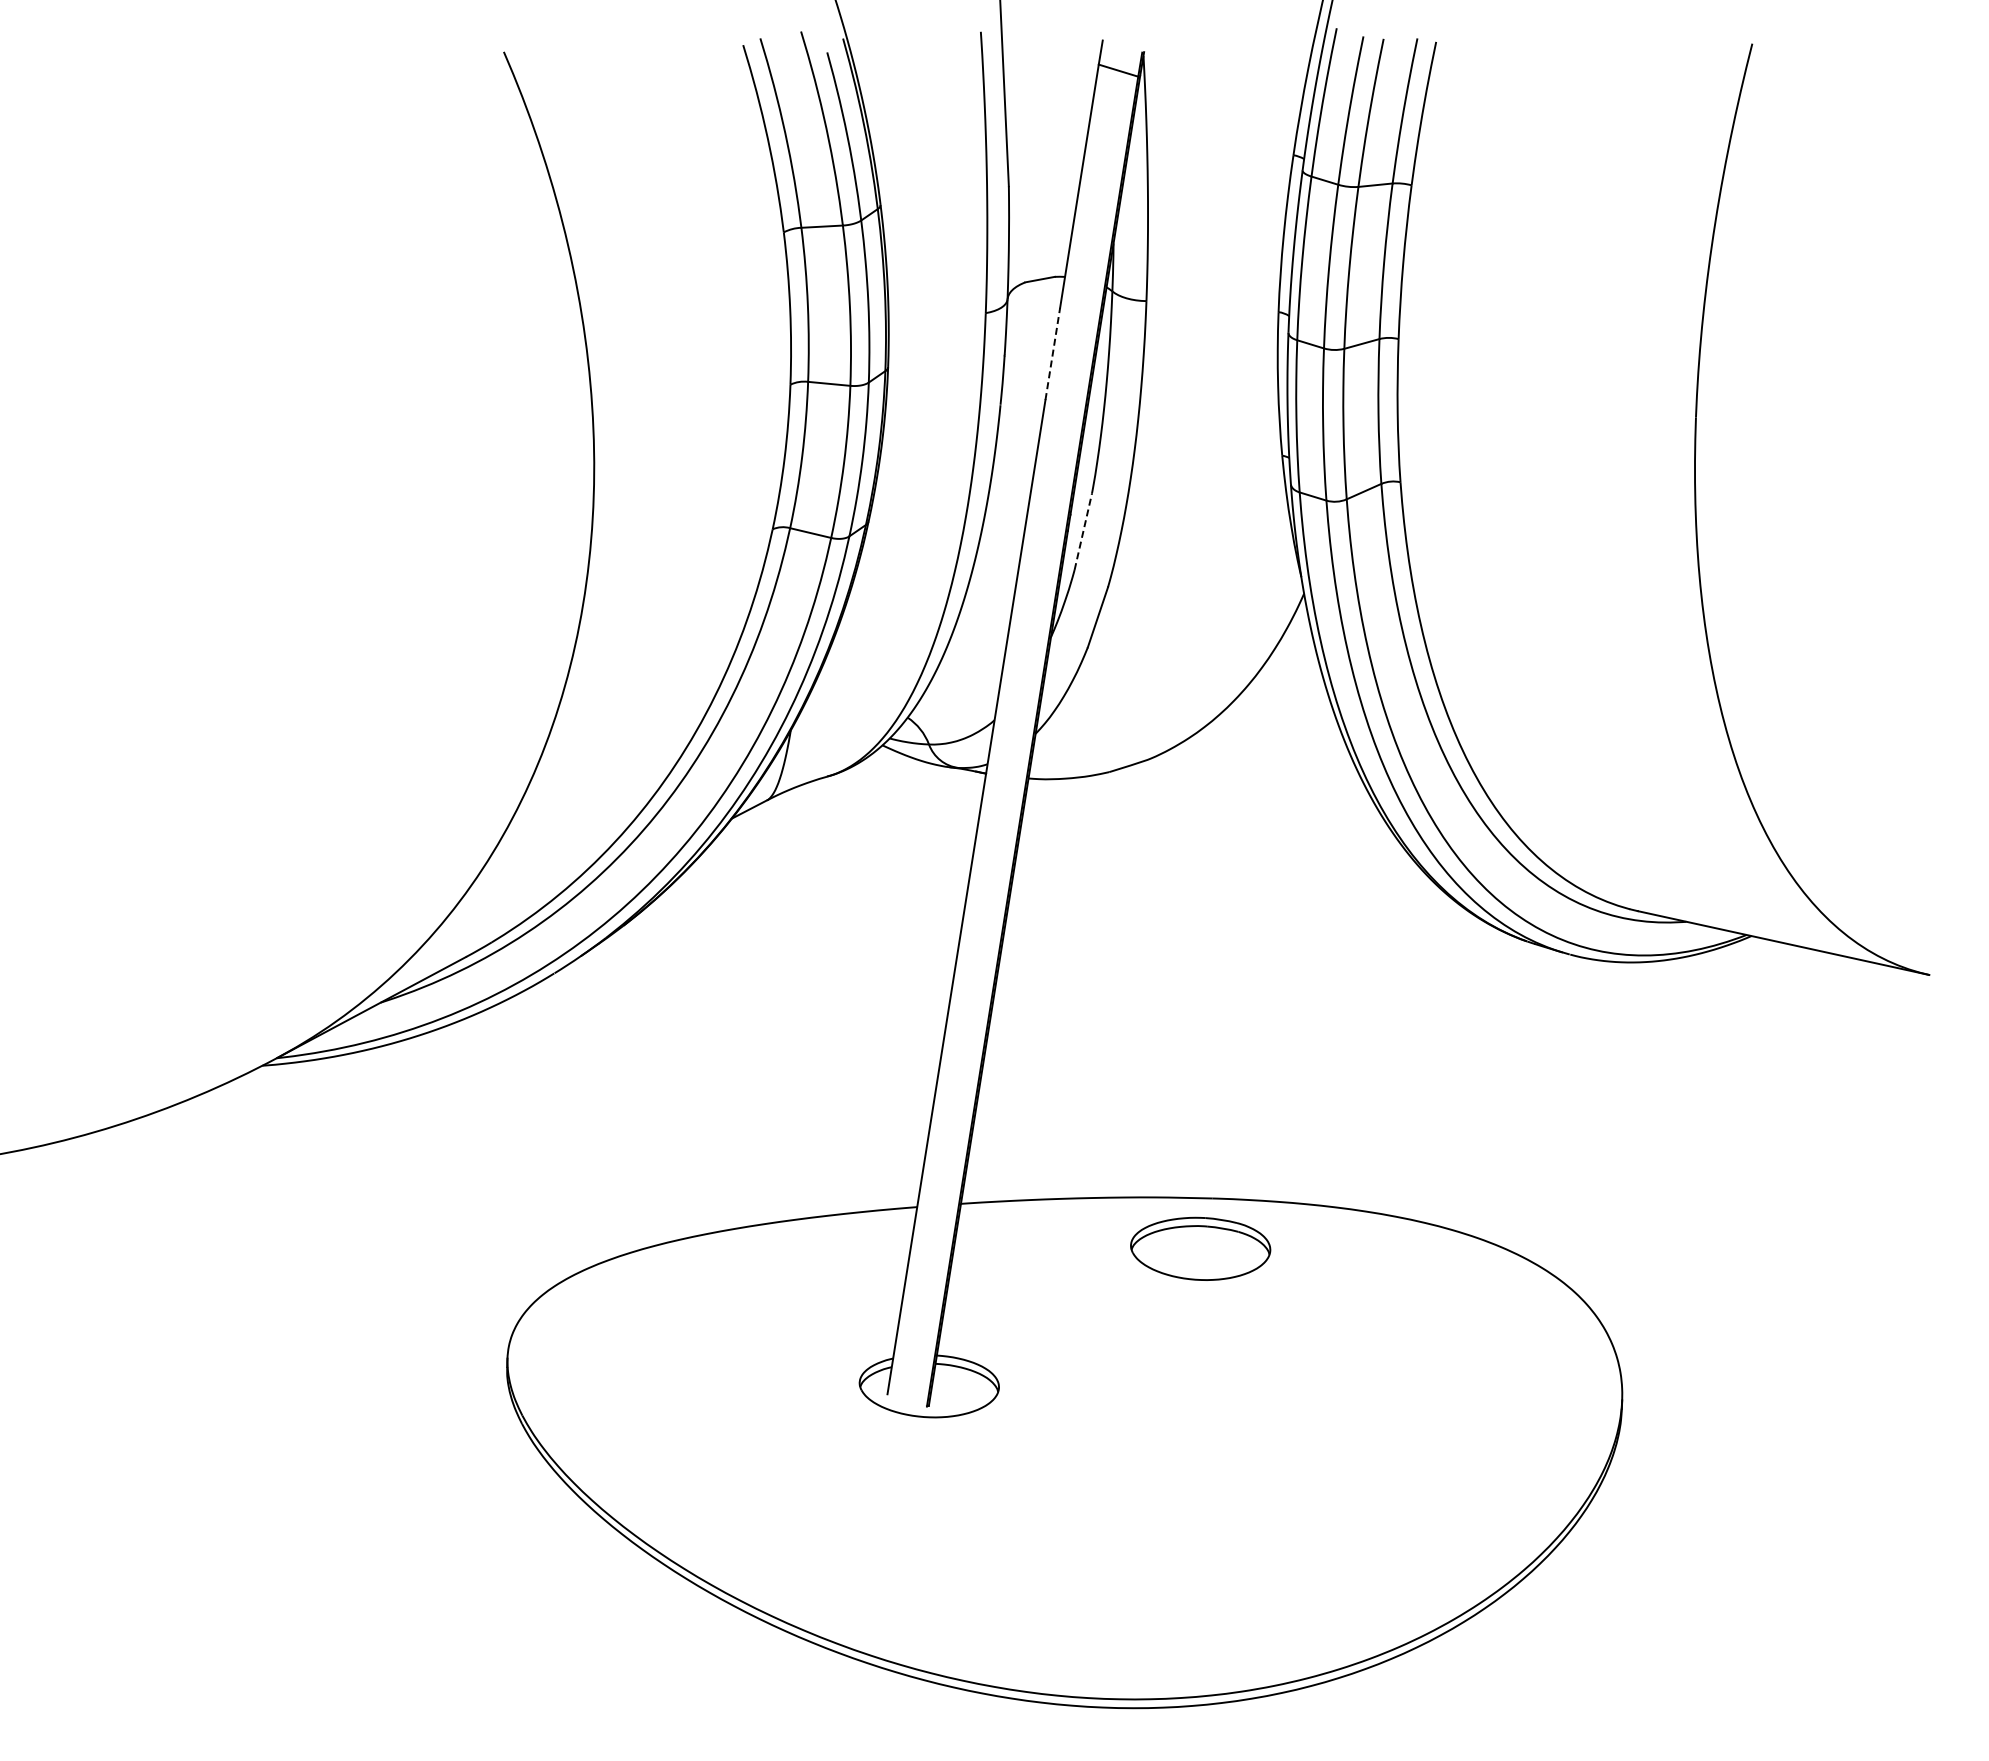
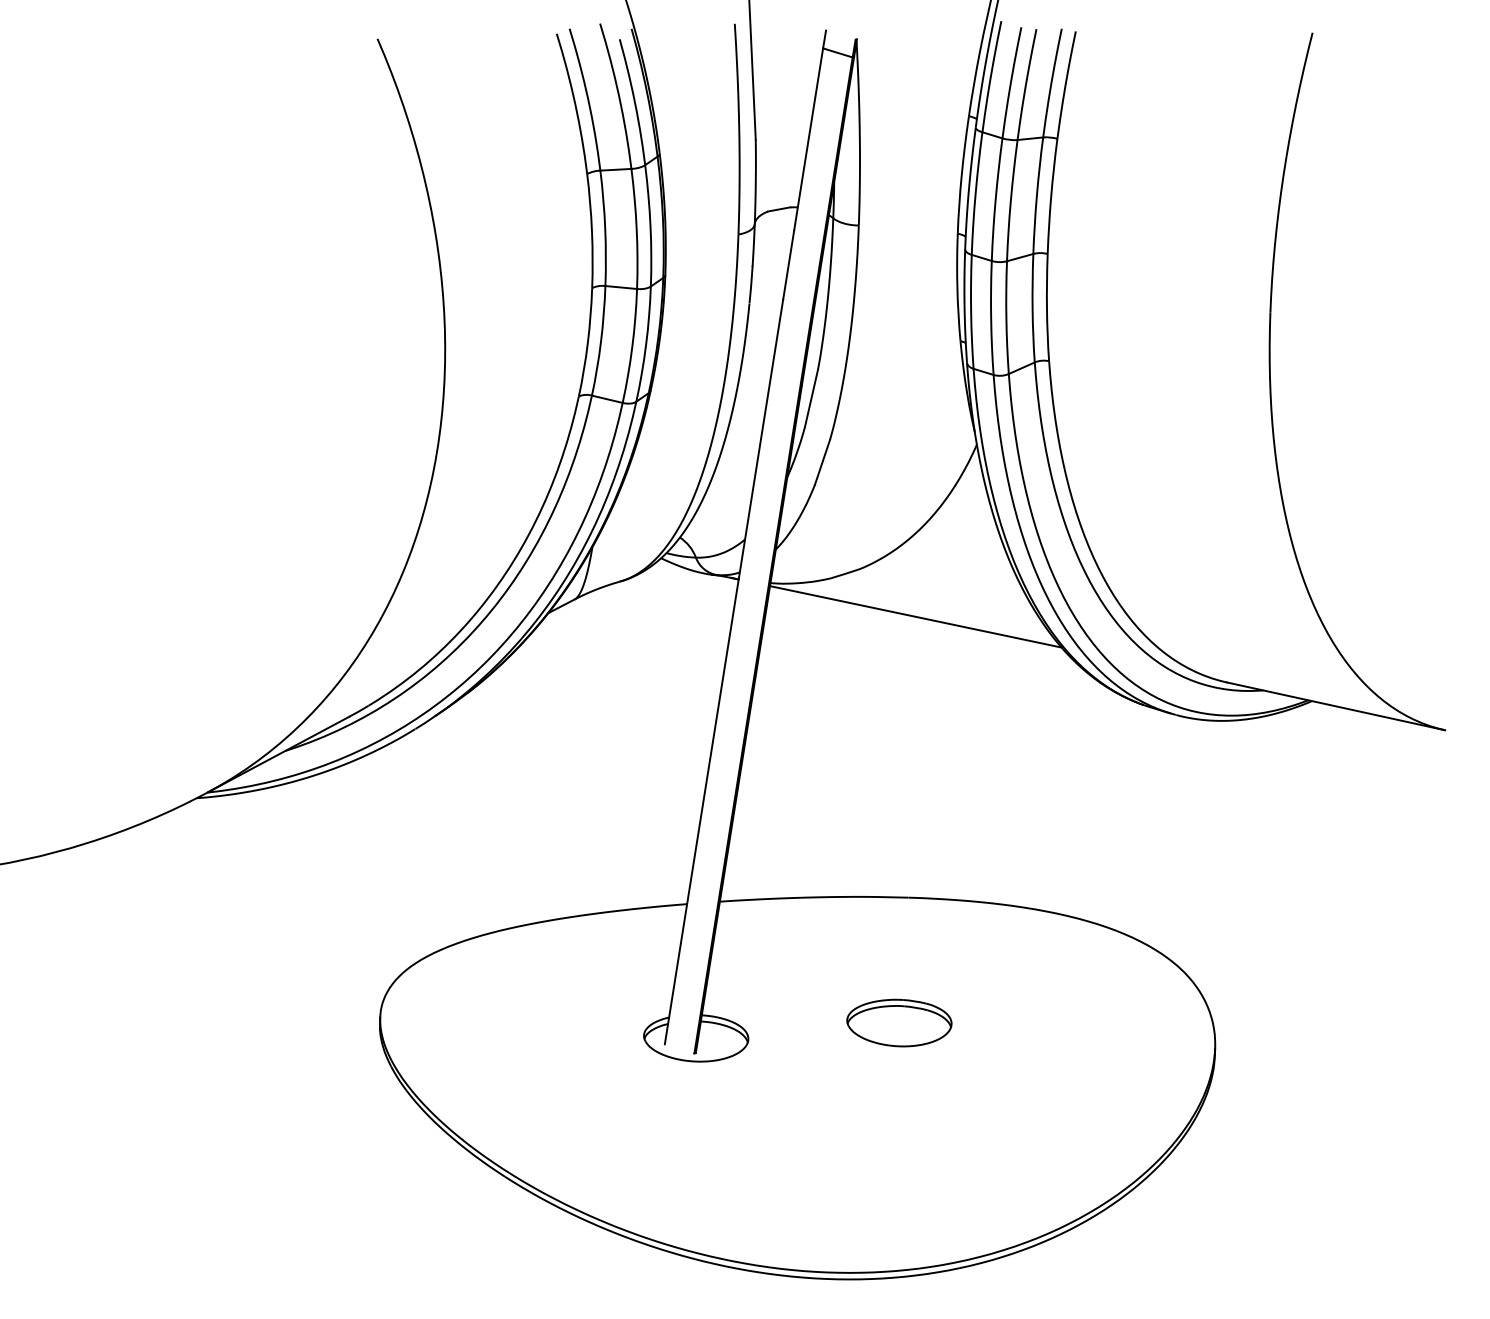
line: (1052, 353) -> (788, 264), dashed -> solid
line: (1083, 531) -> (811, 398), dashed -> solid
line: (1222, 823) -> (915, 616), added
part: (1200, 1248) -> (899, 1022), moved

